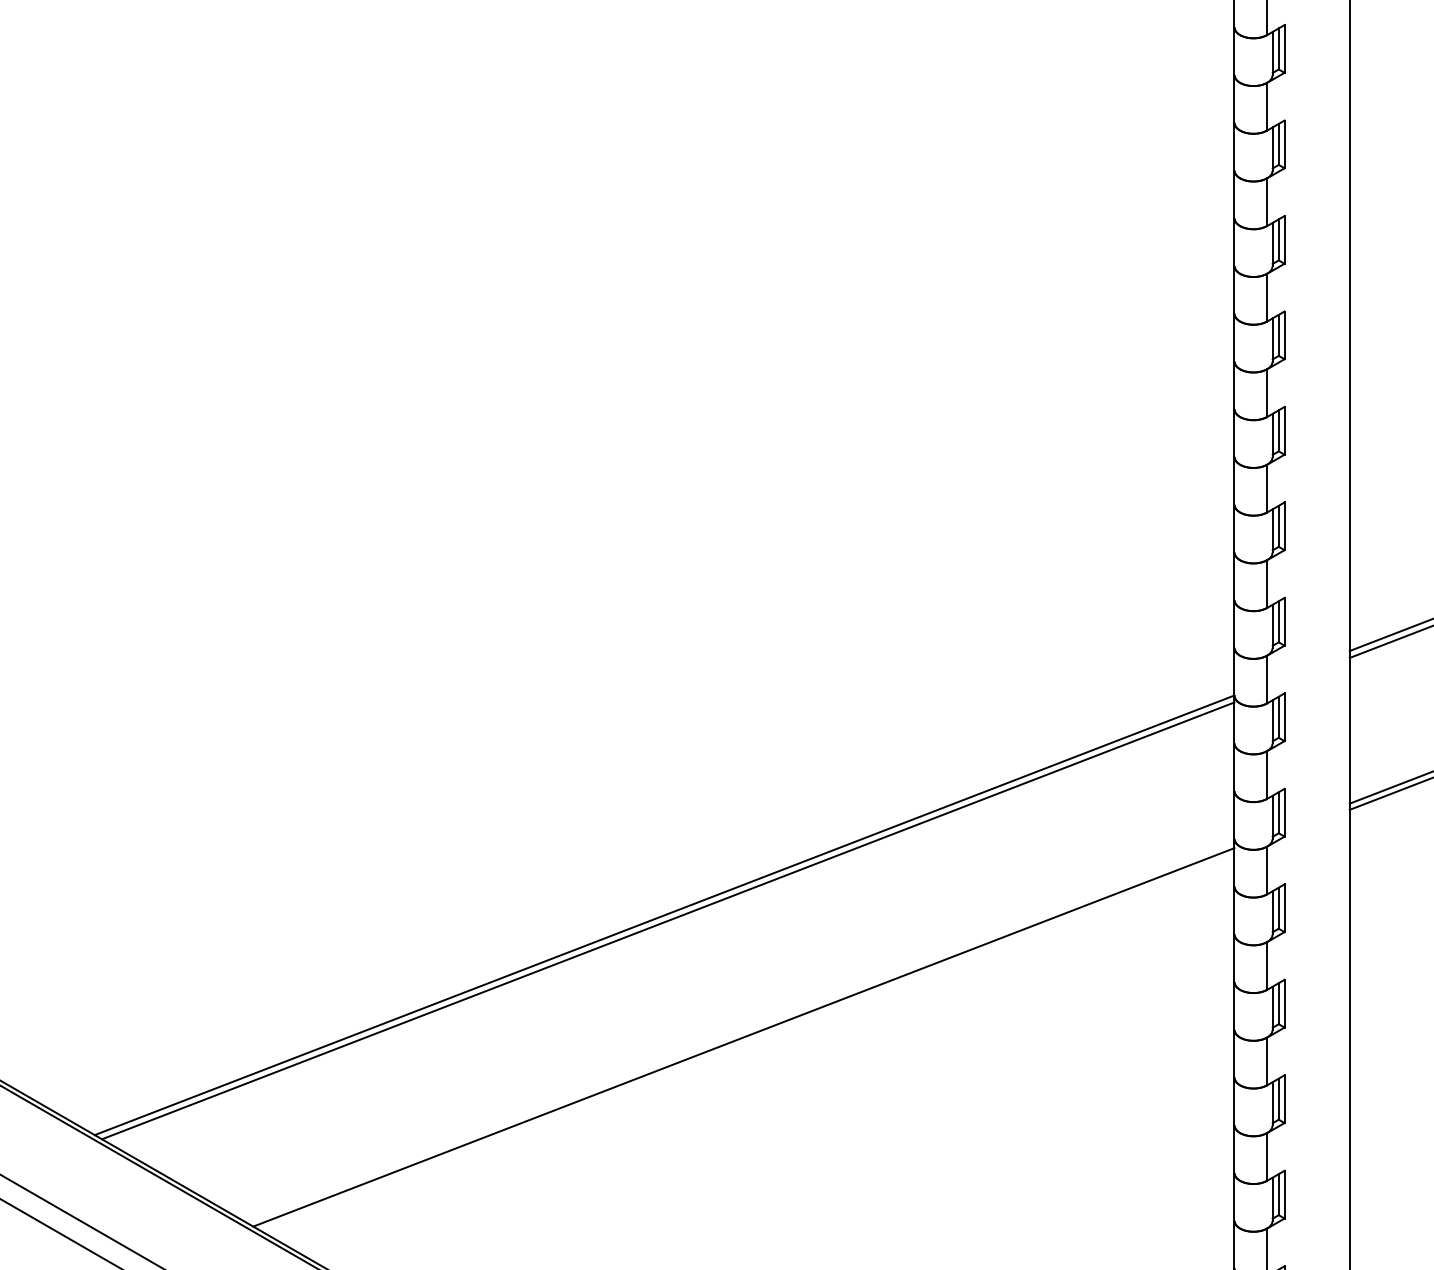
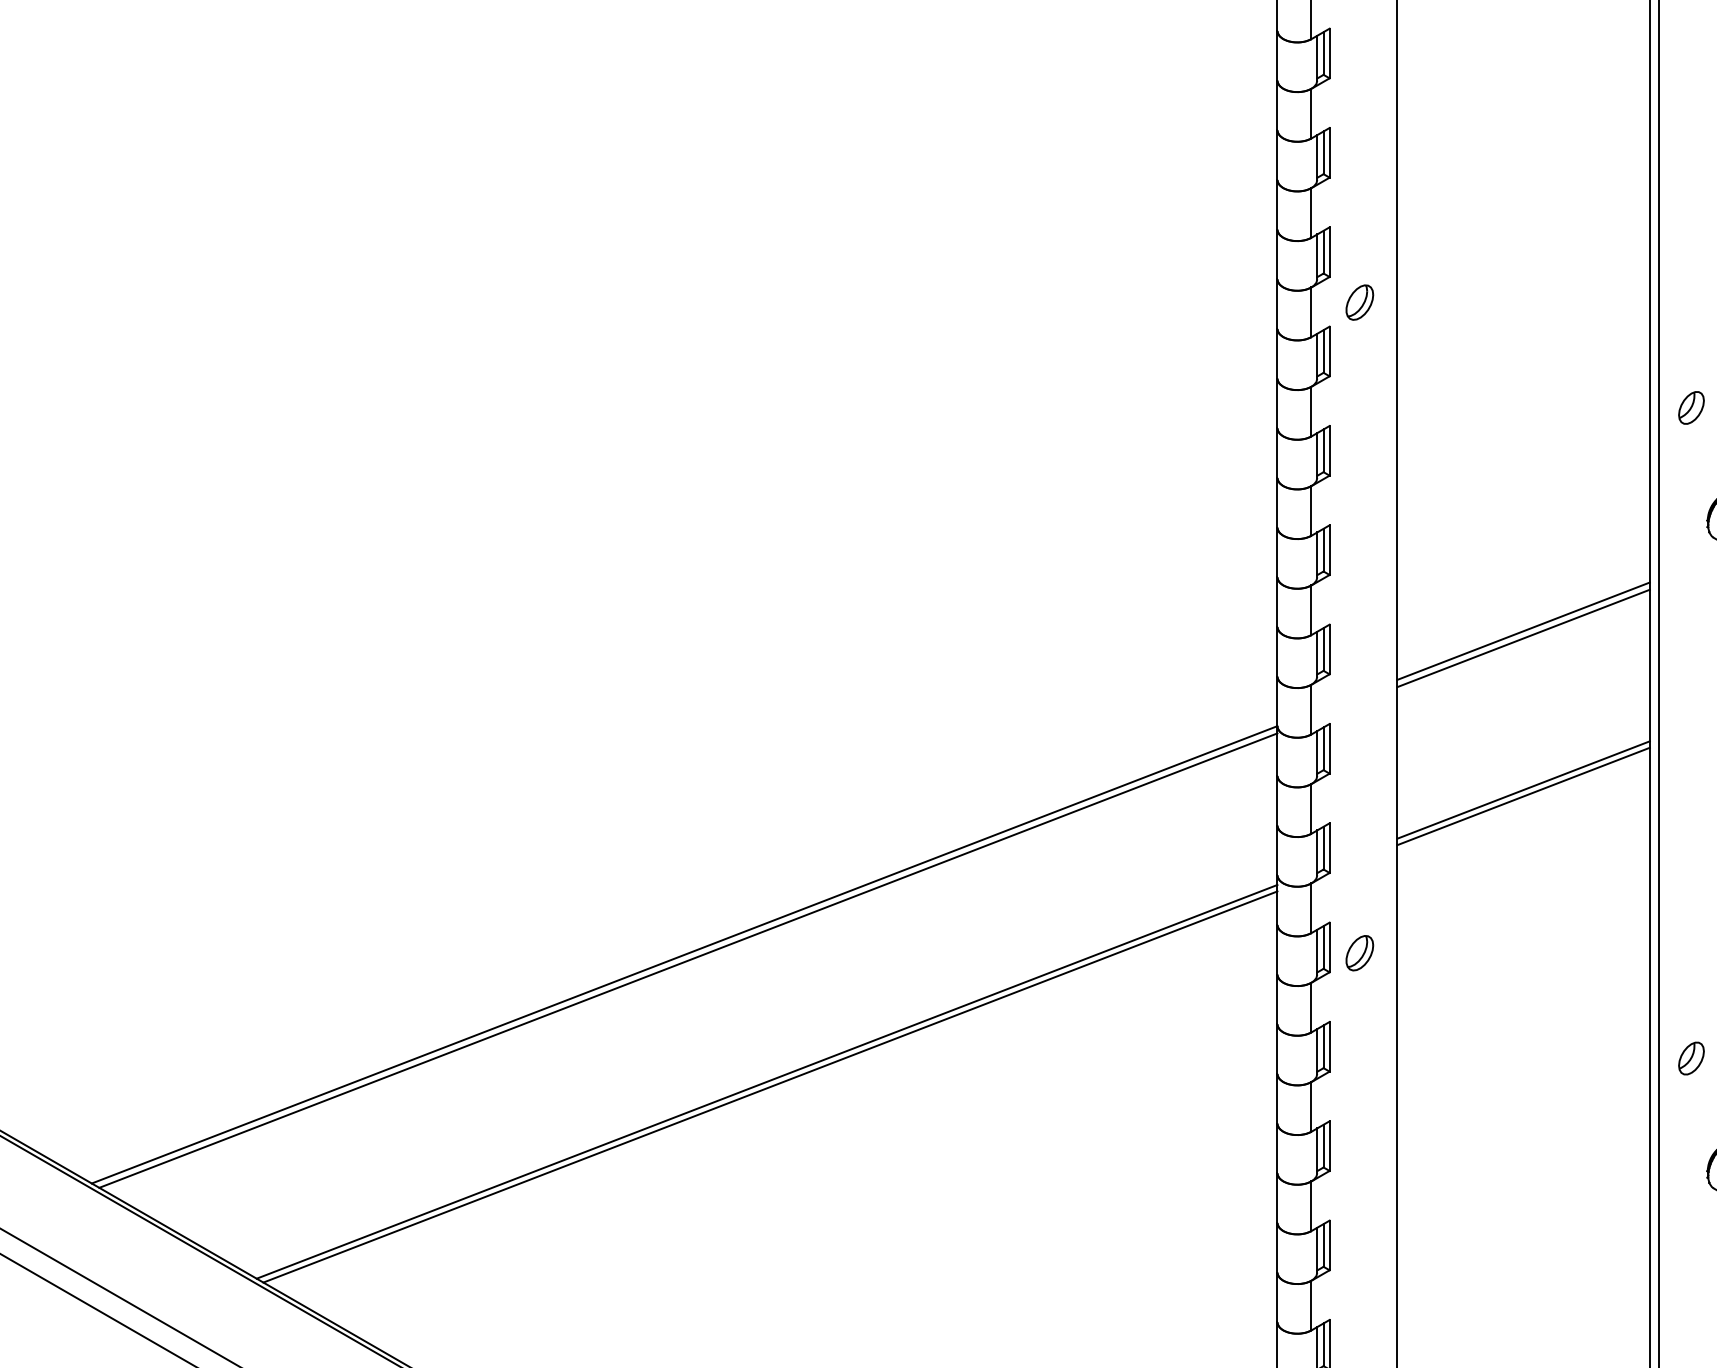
part: (1313, 288) -> (1359, 302), added
part: (1313, 914) -> (1359, 953), added
line: (747, 1041) -> (770, 1086), added

